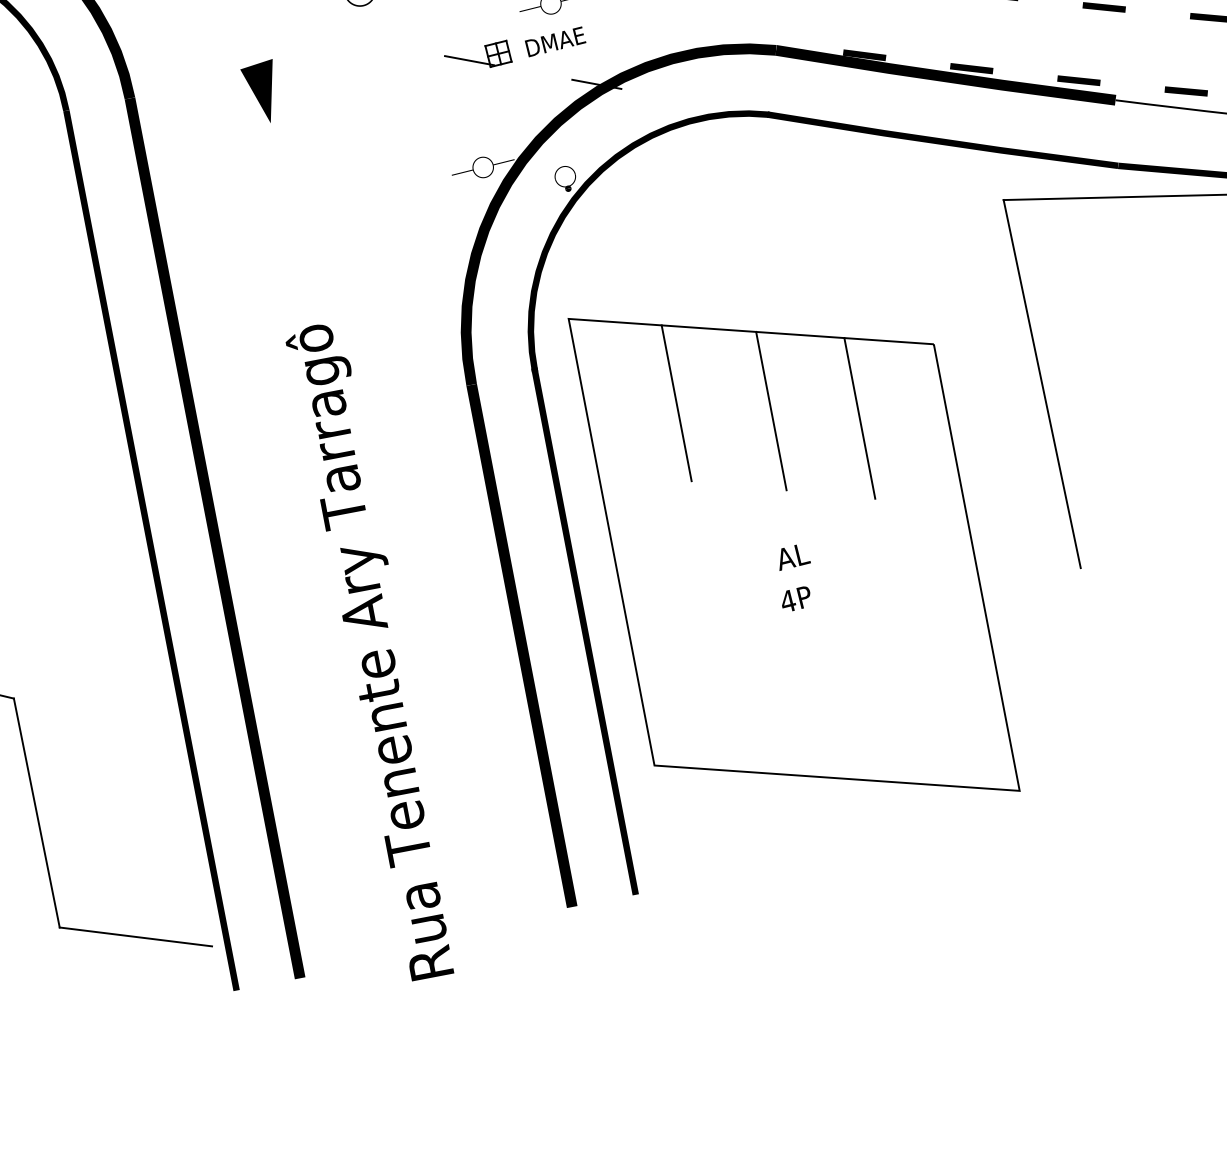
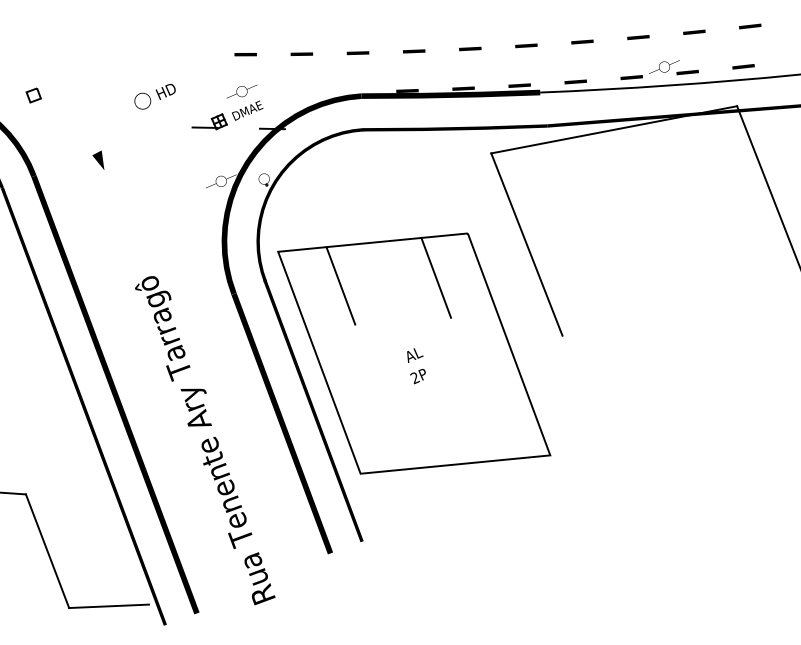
part: (257, 88) -> (98, 160), size x0.6
line: (770, 410) -> (389, 281), removed
text: (786, 602) -> (414, 378), 4P -> 2P

